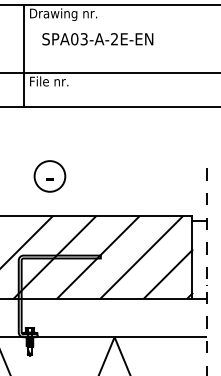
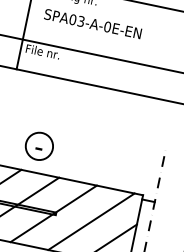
text: (114, 39) -> (107, 27), SPA03-A-2E-EN -> SPA03-A-0E-EN
part: (49, 176) -> (39, 146), moved

